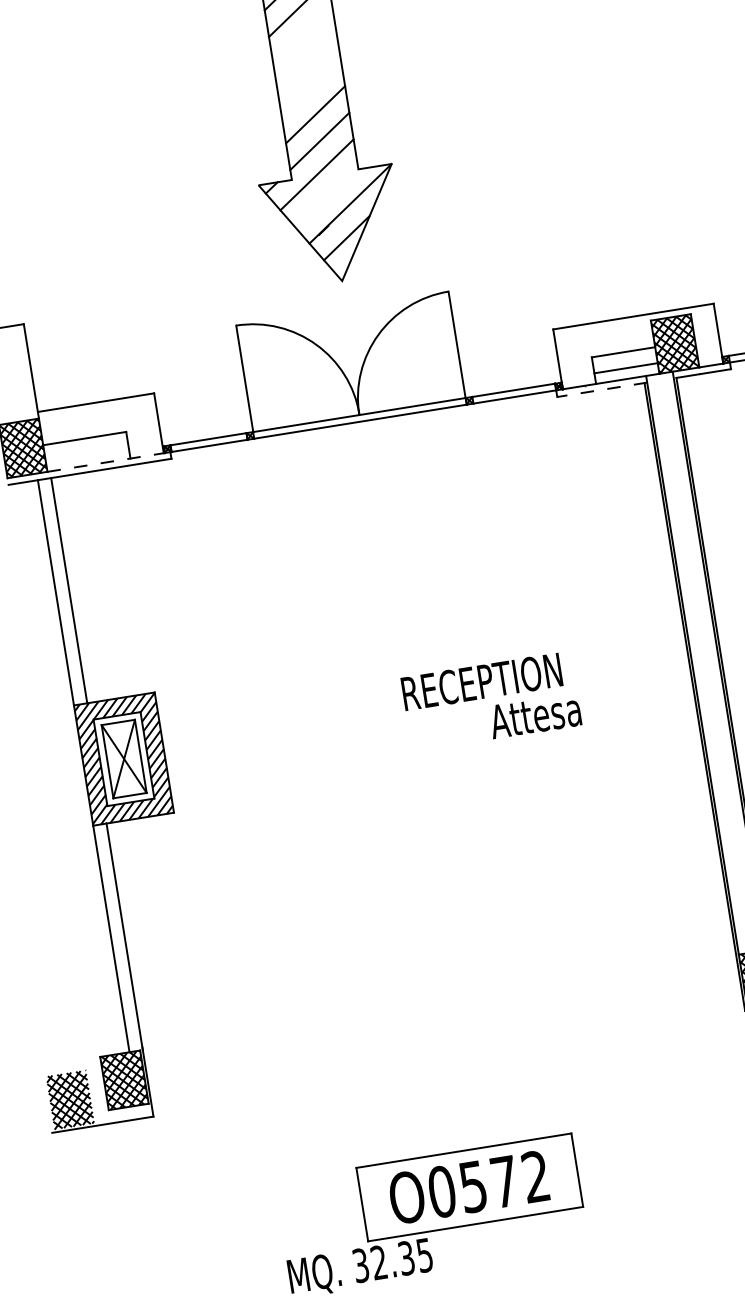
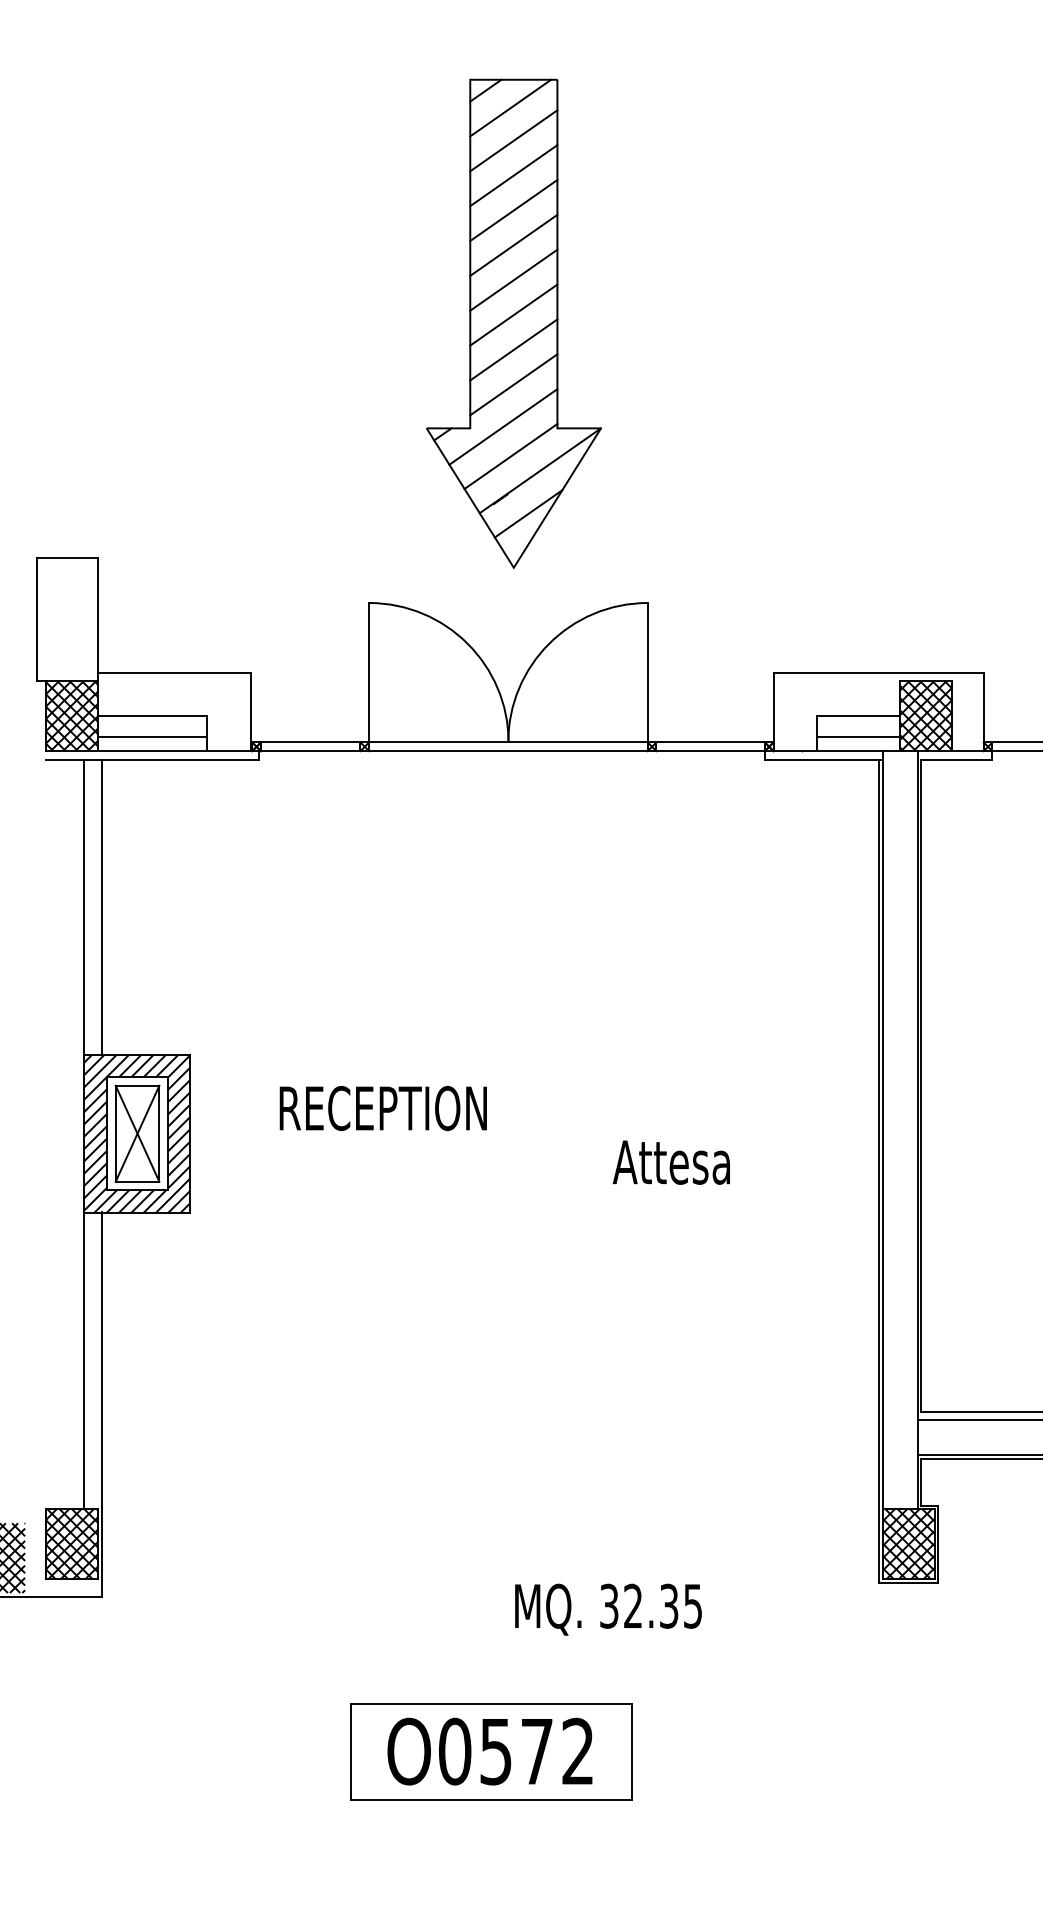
line: (302, 34) -> (513, 244), added
line: (306, 61) -> (513, 279), added
line: (310, 87) -> (513, 314), added
line: (326, 196) -> (510, 456), added
line: (602, 389) -> (823, 759), dashed -> solid
line: (87, 454) -> (152, 737), added
line: (105, 462) -> (174, 751), dashed -> solid
text: (481, 682) -> (382, 1108), moved
text: (360, 1268) -> (608, 1609), moved

